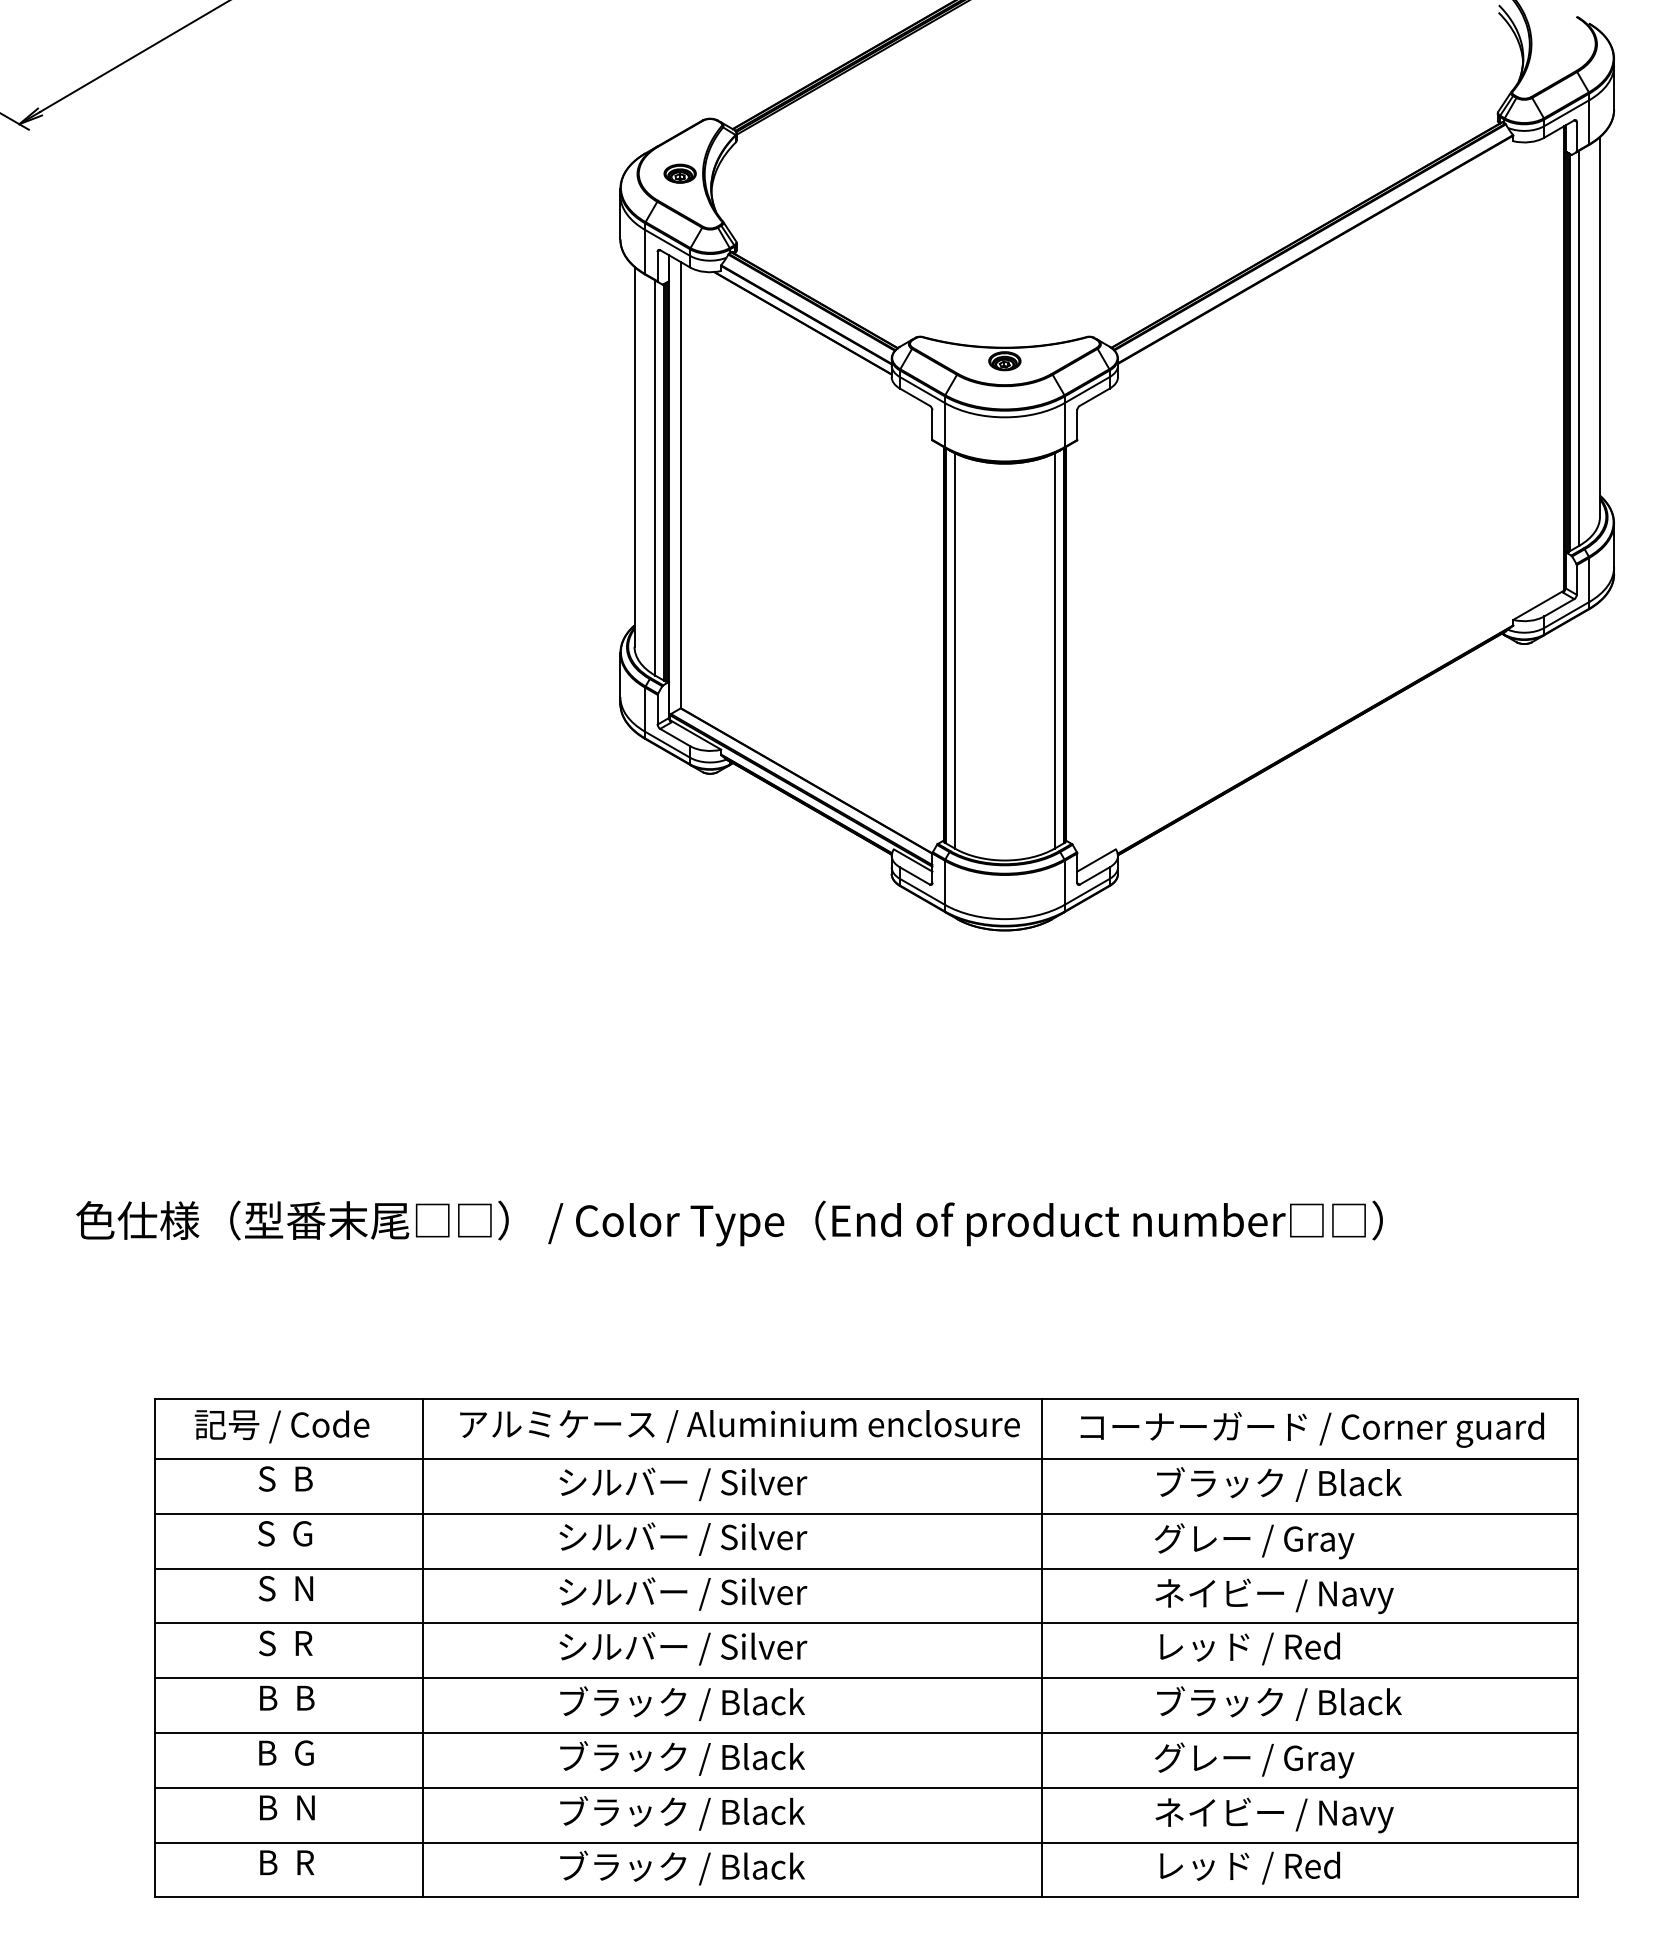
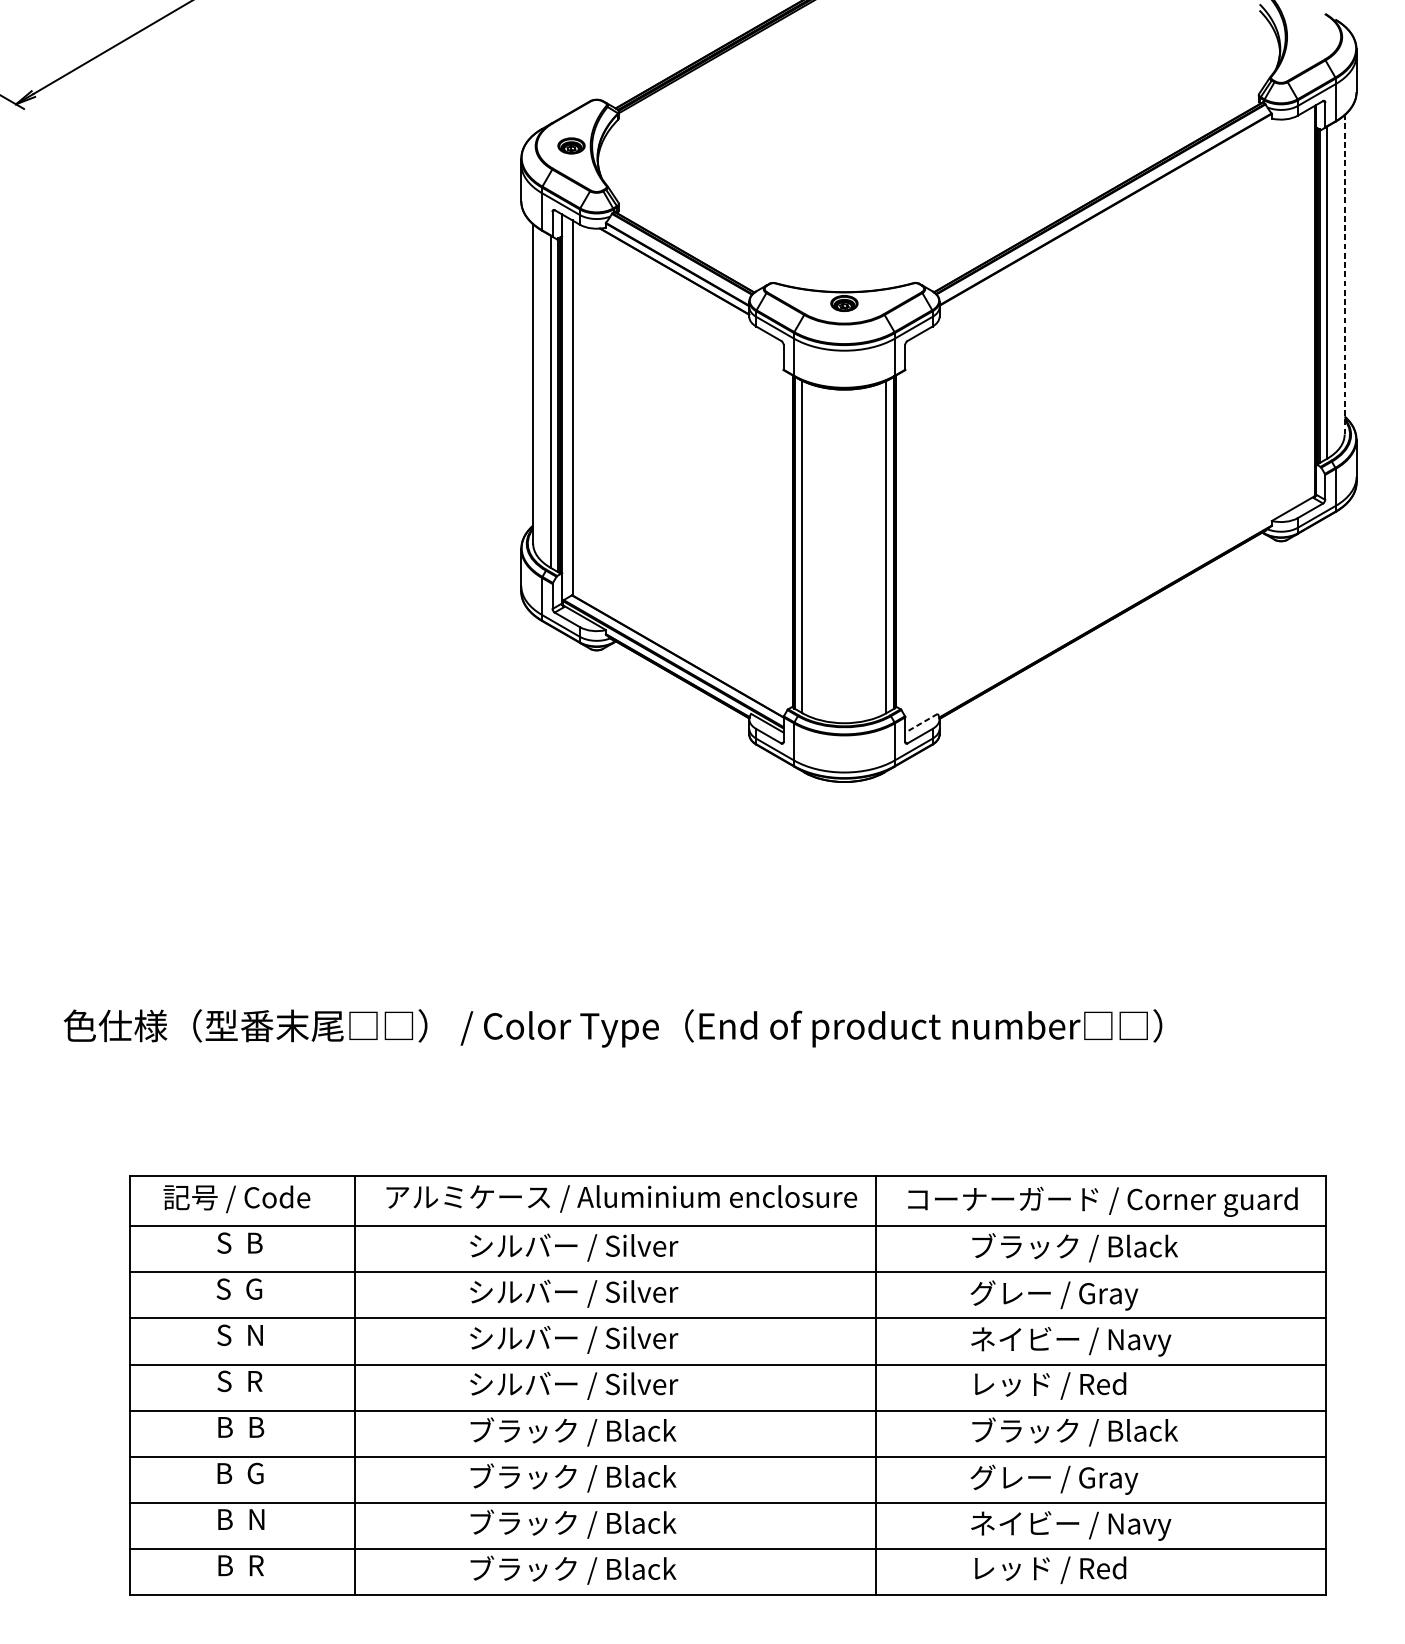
line: (1599, 327) -> (1344, 275), solid -> dashed
line: (1096, 860) -> (921, 723), solid -> dashed

